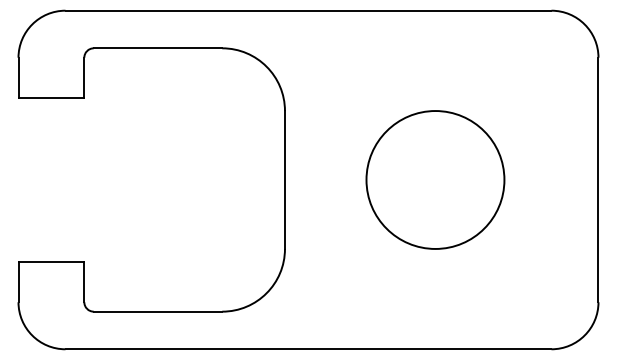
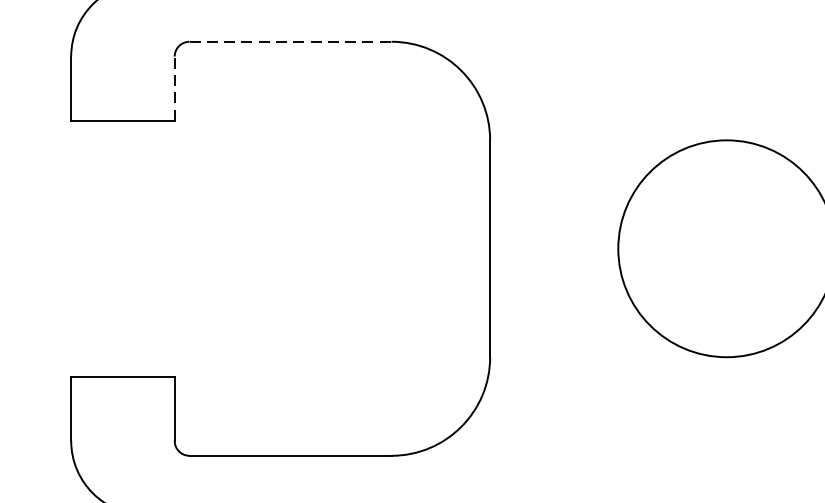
line: (158, 48) -> (291, 42), solid -> dashed
line: (84, 77) -> (174, 87), solid -> dashed

